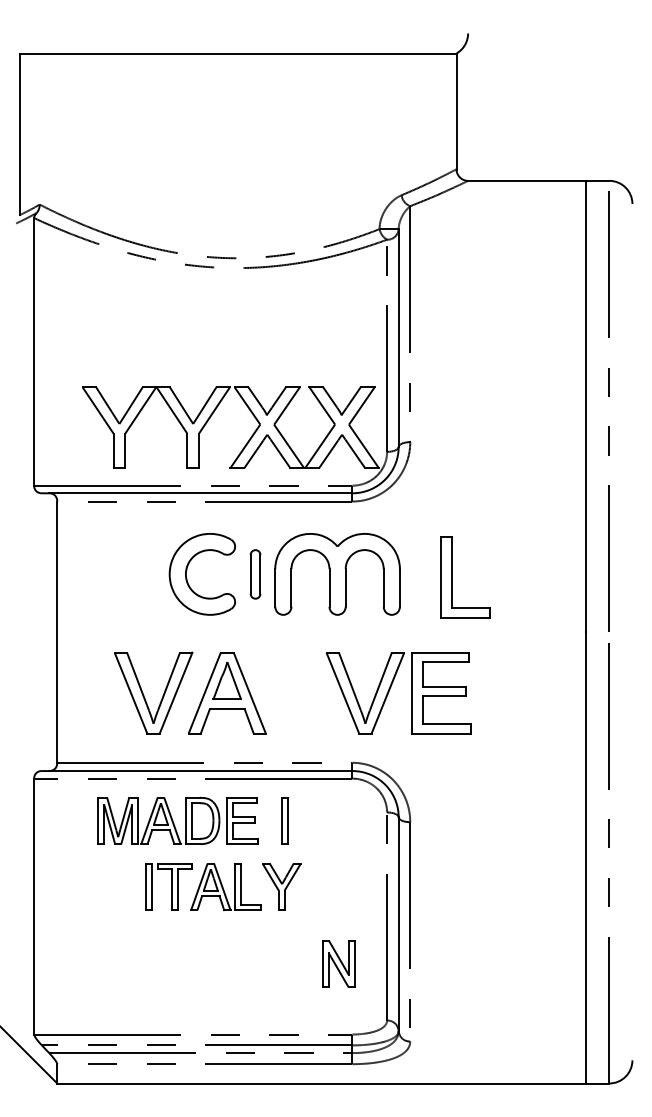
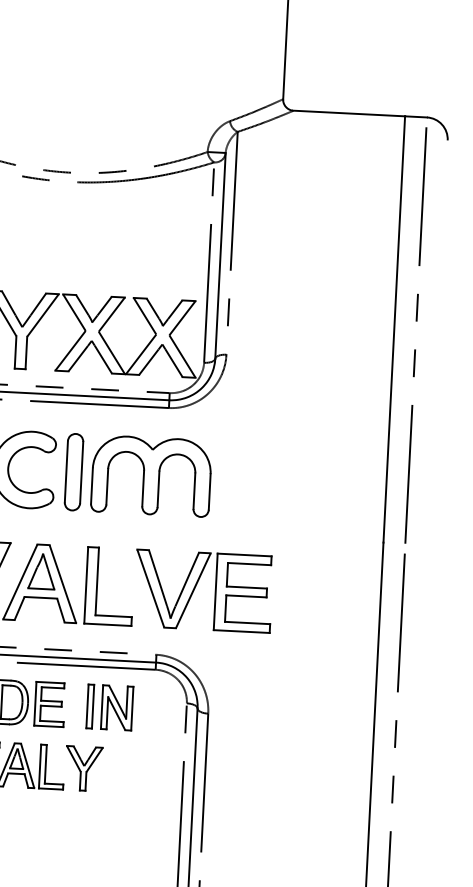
part: (255, 574) -> (73, 472), size x1.67
part: (452, 577) -> (97, 586), moved
part: (338, 963) -> (116, 707), moved

